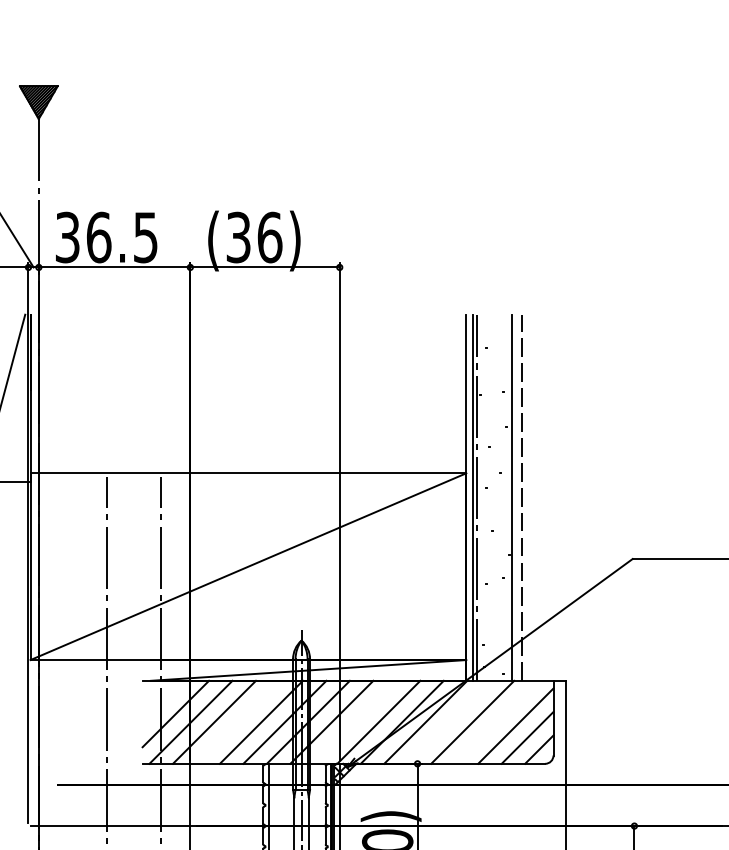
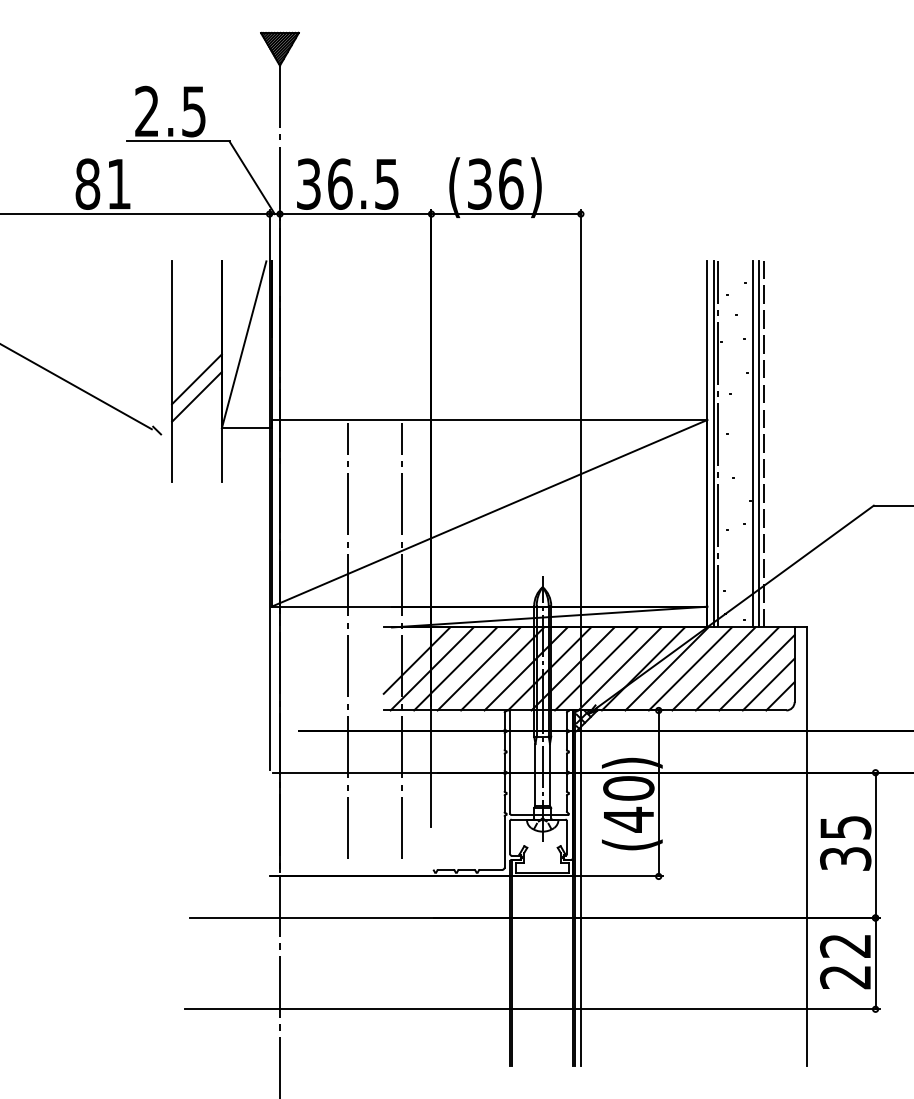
line: (518, 497) -> (759, 444), added
line: (237, 721) -> (478, 668), added
line: (355, 721) -> (596, 668), added
line: (448, 721) -> (689, 668), added
line: (495, 721) -> (736, 668), added

